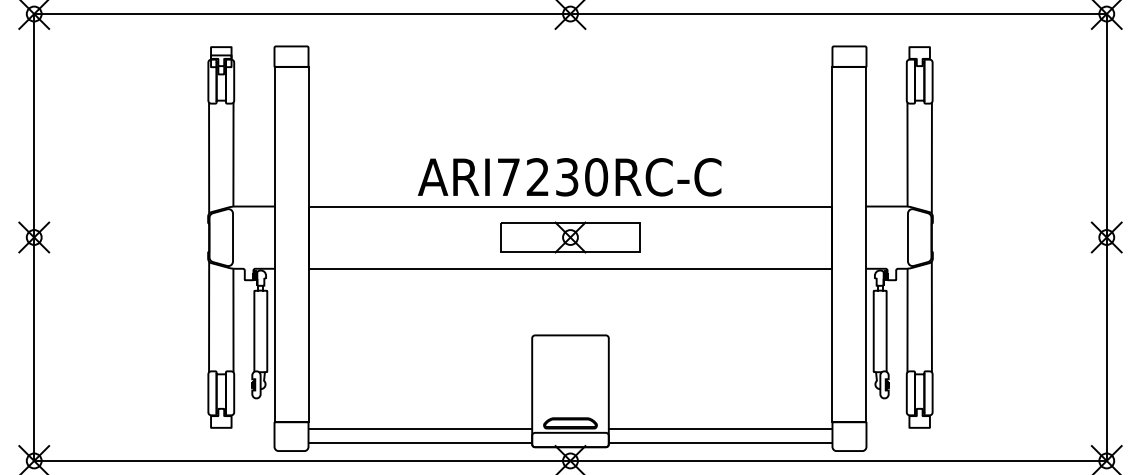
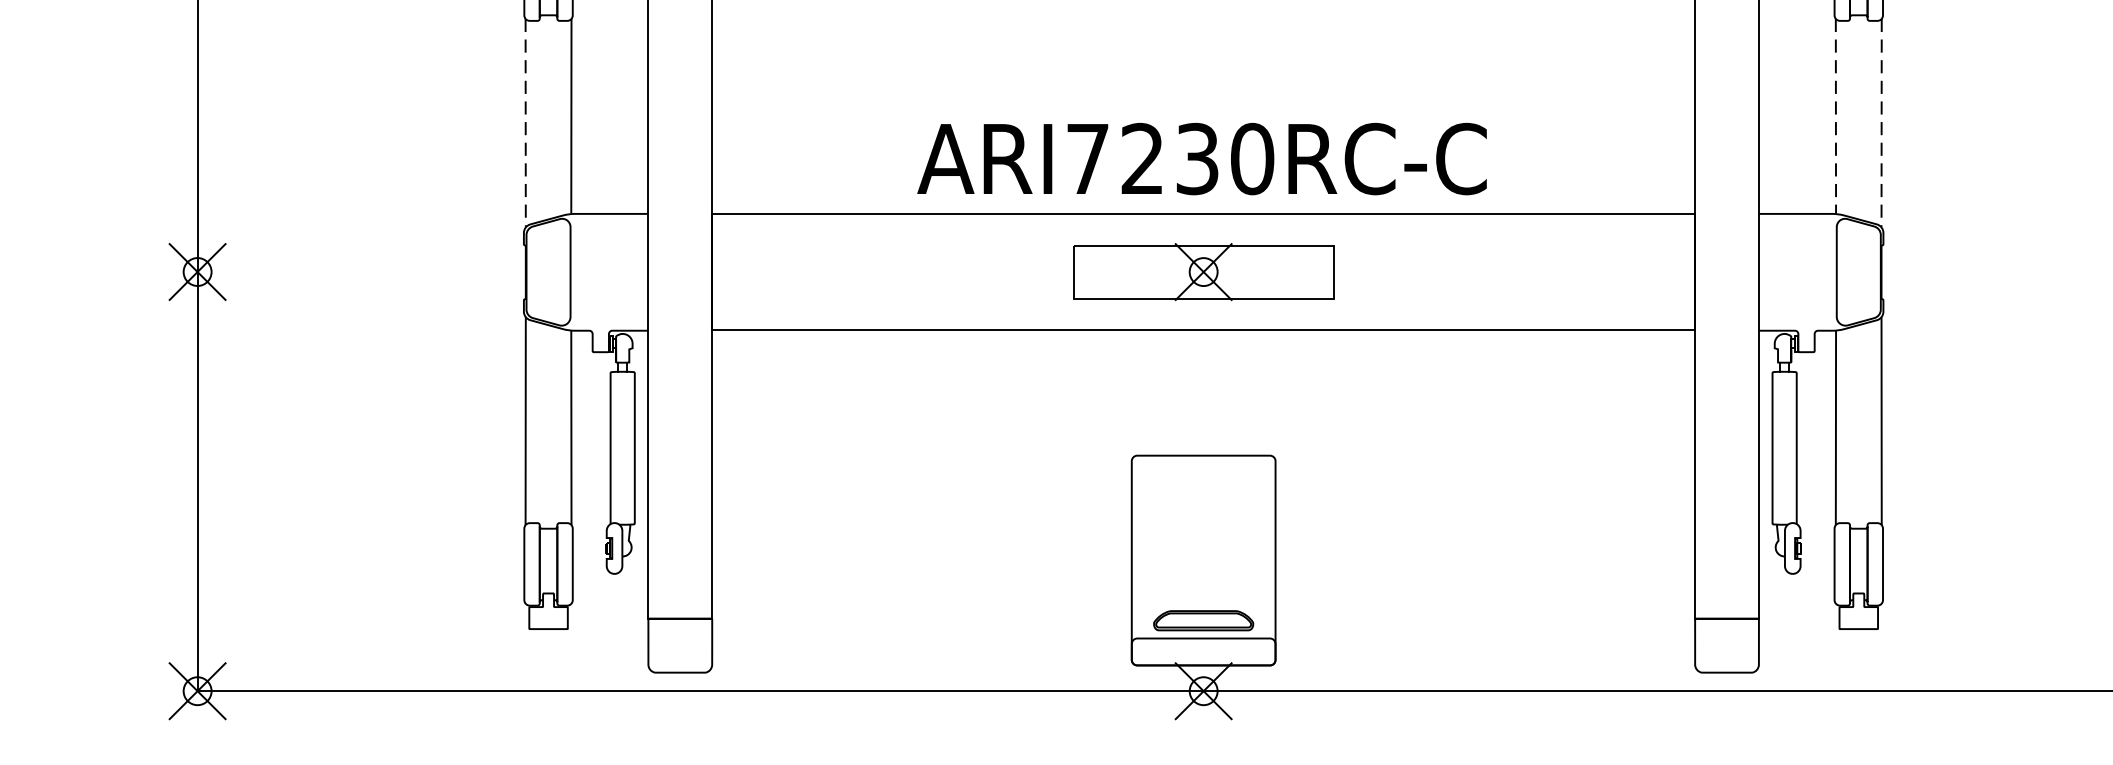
line: (907, 154) -> (1835, 116), solid -> dashed
line: (209, 158) -> (526, 123), solid -> dashed
line: (931, 158) -> (1880, 123), solid -> dashed
line: (420, 428) -> (922, 630), removed
line: (720, 428) -> (1485, 630), removed
line: (420, 443) -> (922, 658), removed
line: (720, 443) -> (1485, 658), removed

